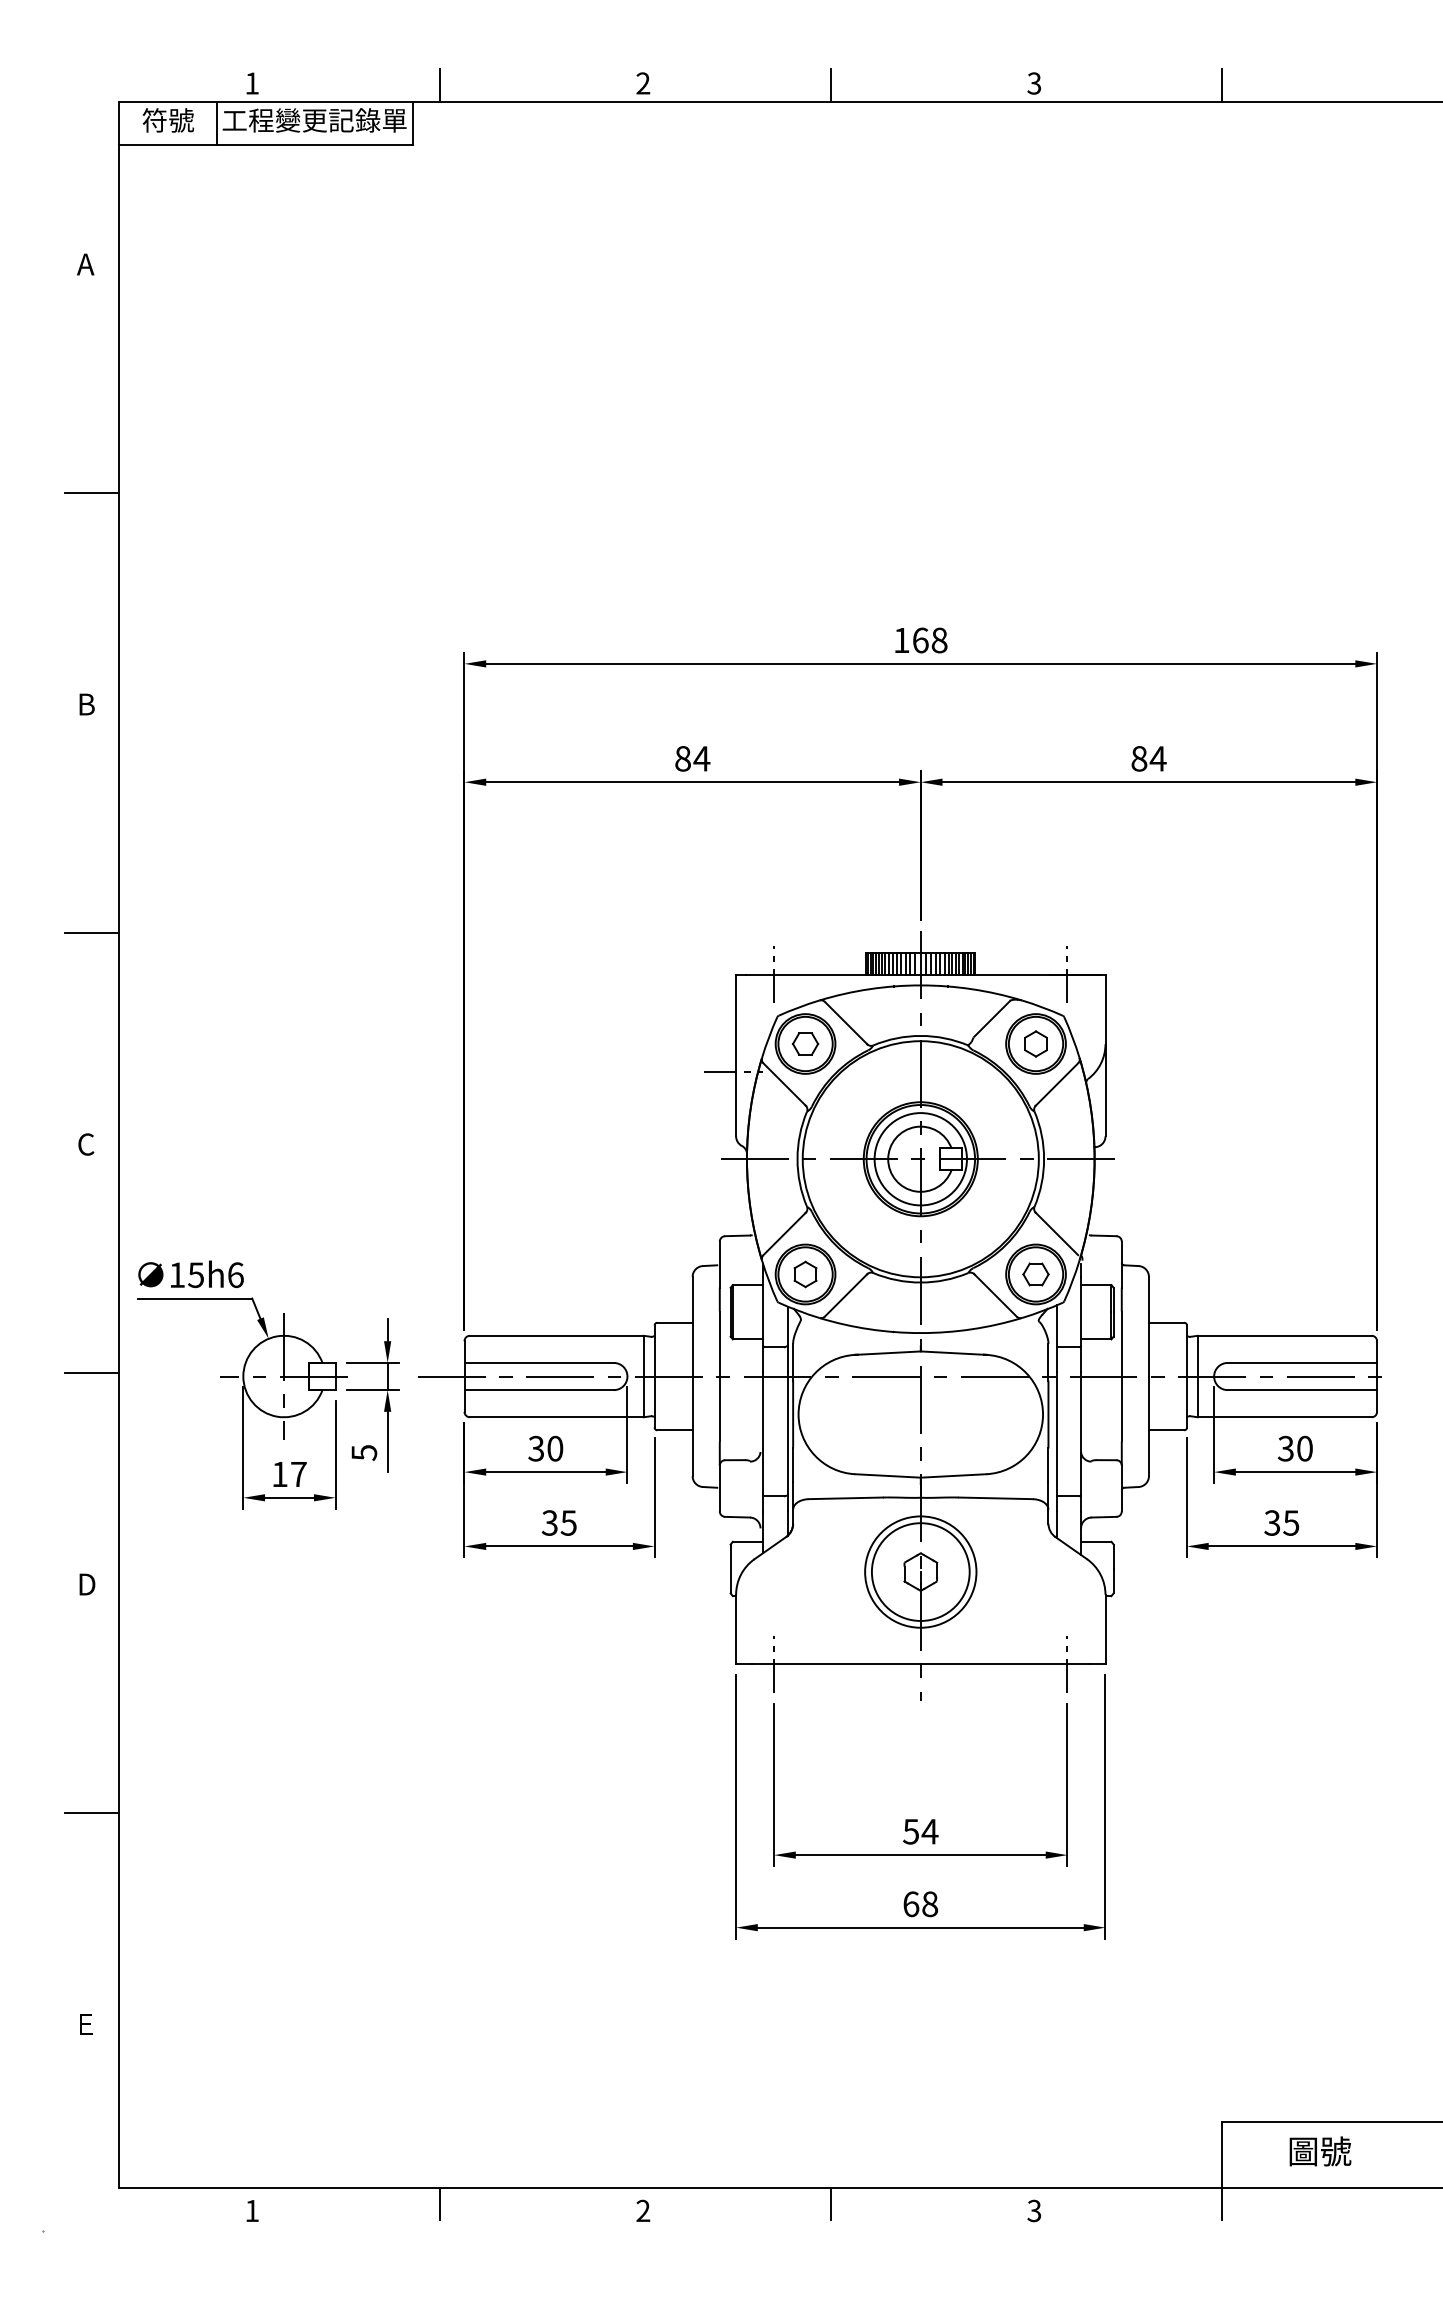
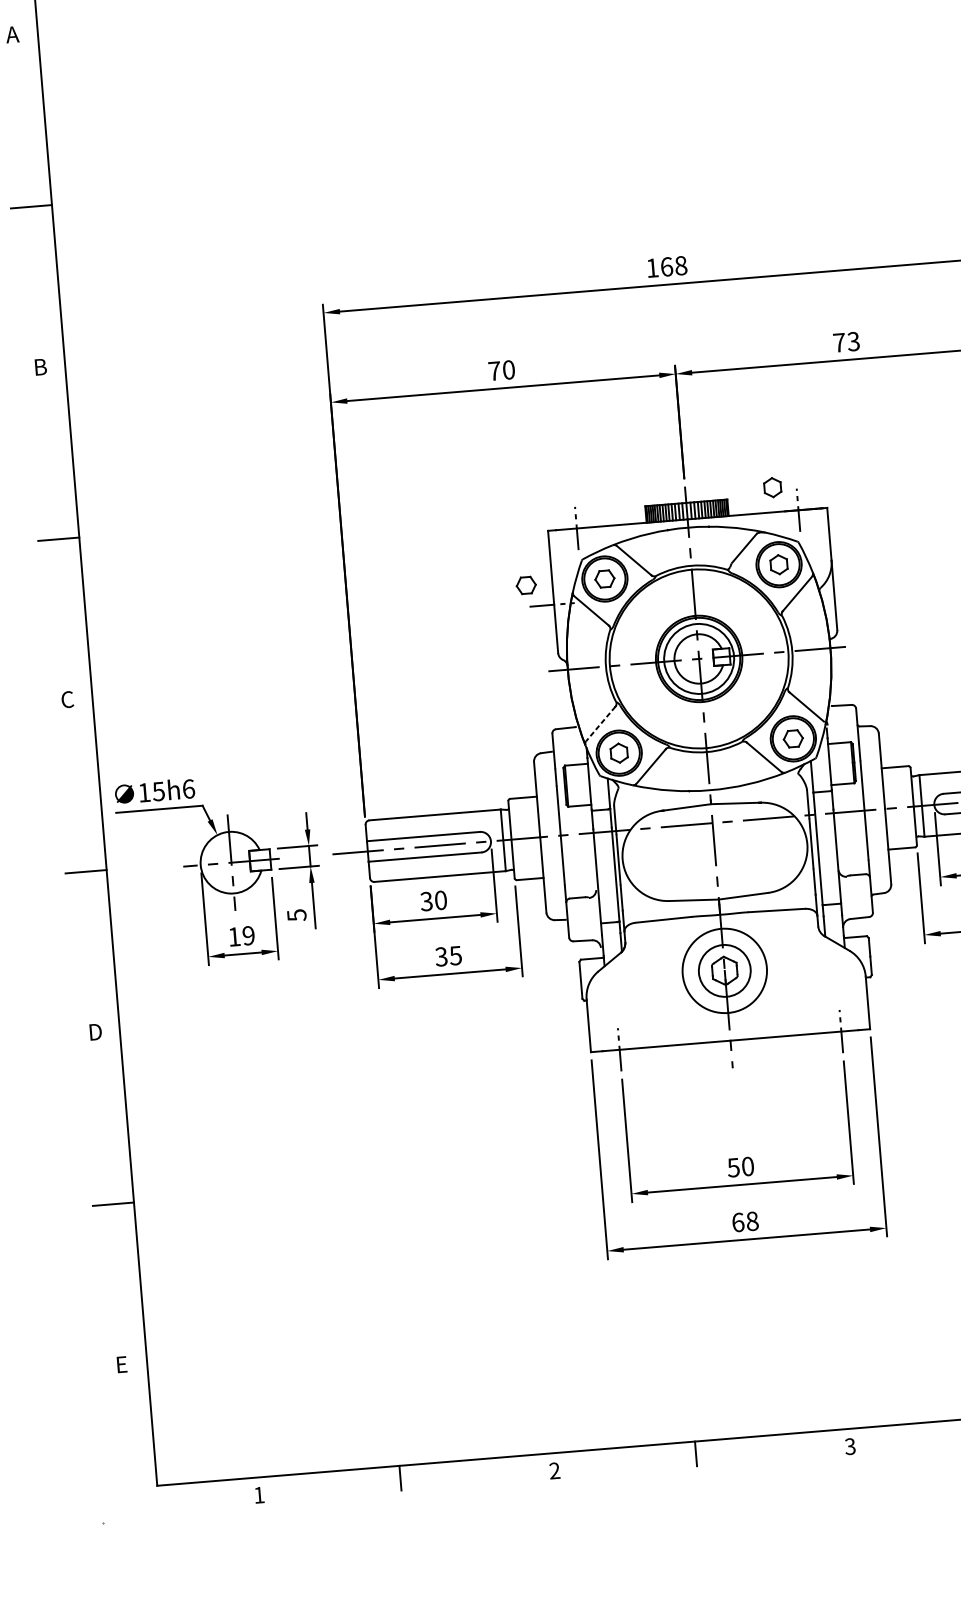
text: (692, 758) -> (501, 370), 84 -> 70
text: (1148, 758) -> (846, 341), 84 -> 73
part: (1035, 941) -> (772, 487), added
part: (701, 1043) -> (526, 585), added
line: (784, 1234) -> (600, 724), solid -> dashed
text: (298, 1474) -> (248, 935), 17 -> 19
circle: (920, 1571) -> (724, 970), size x0.7
text: (929, 1831) -> (747, 1166), 54 -> 50

